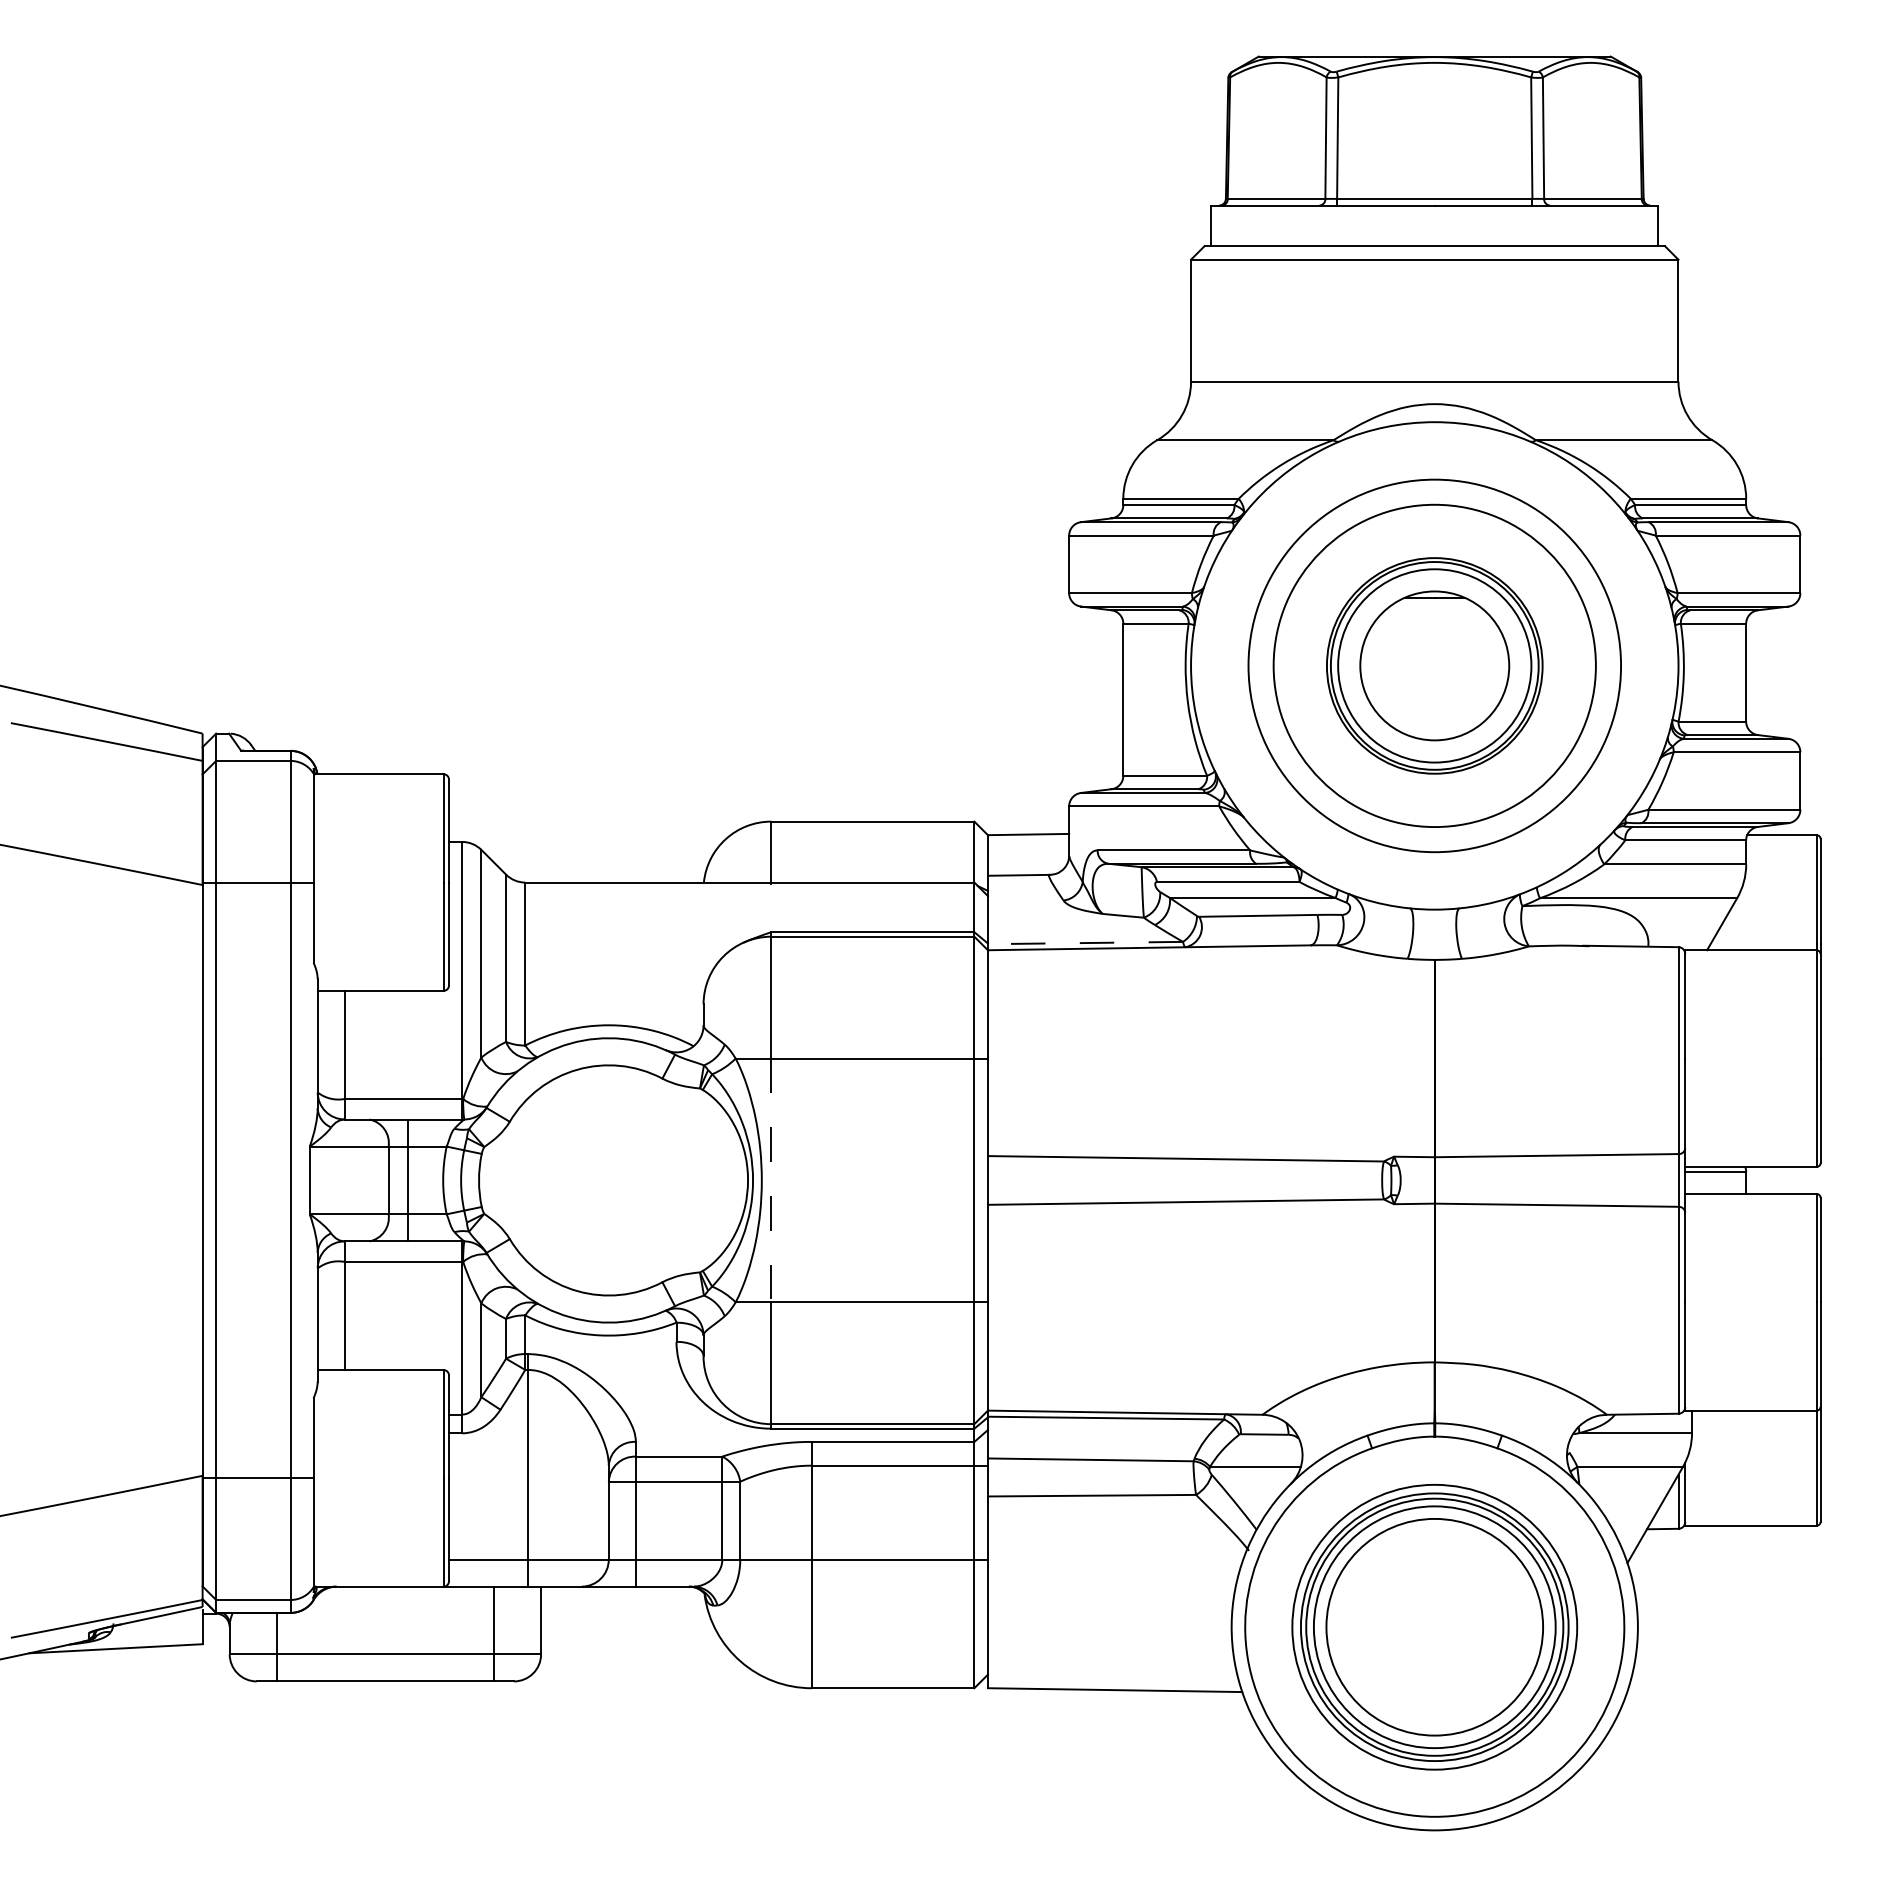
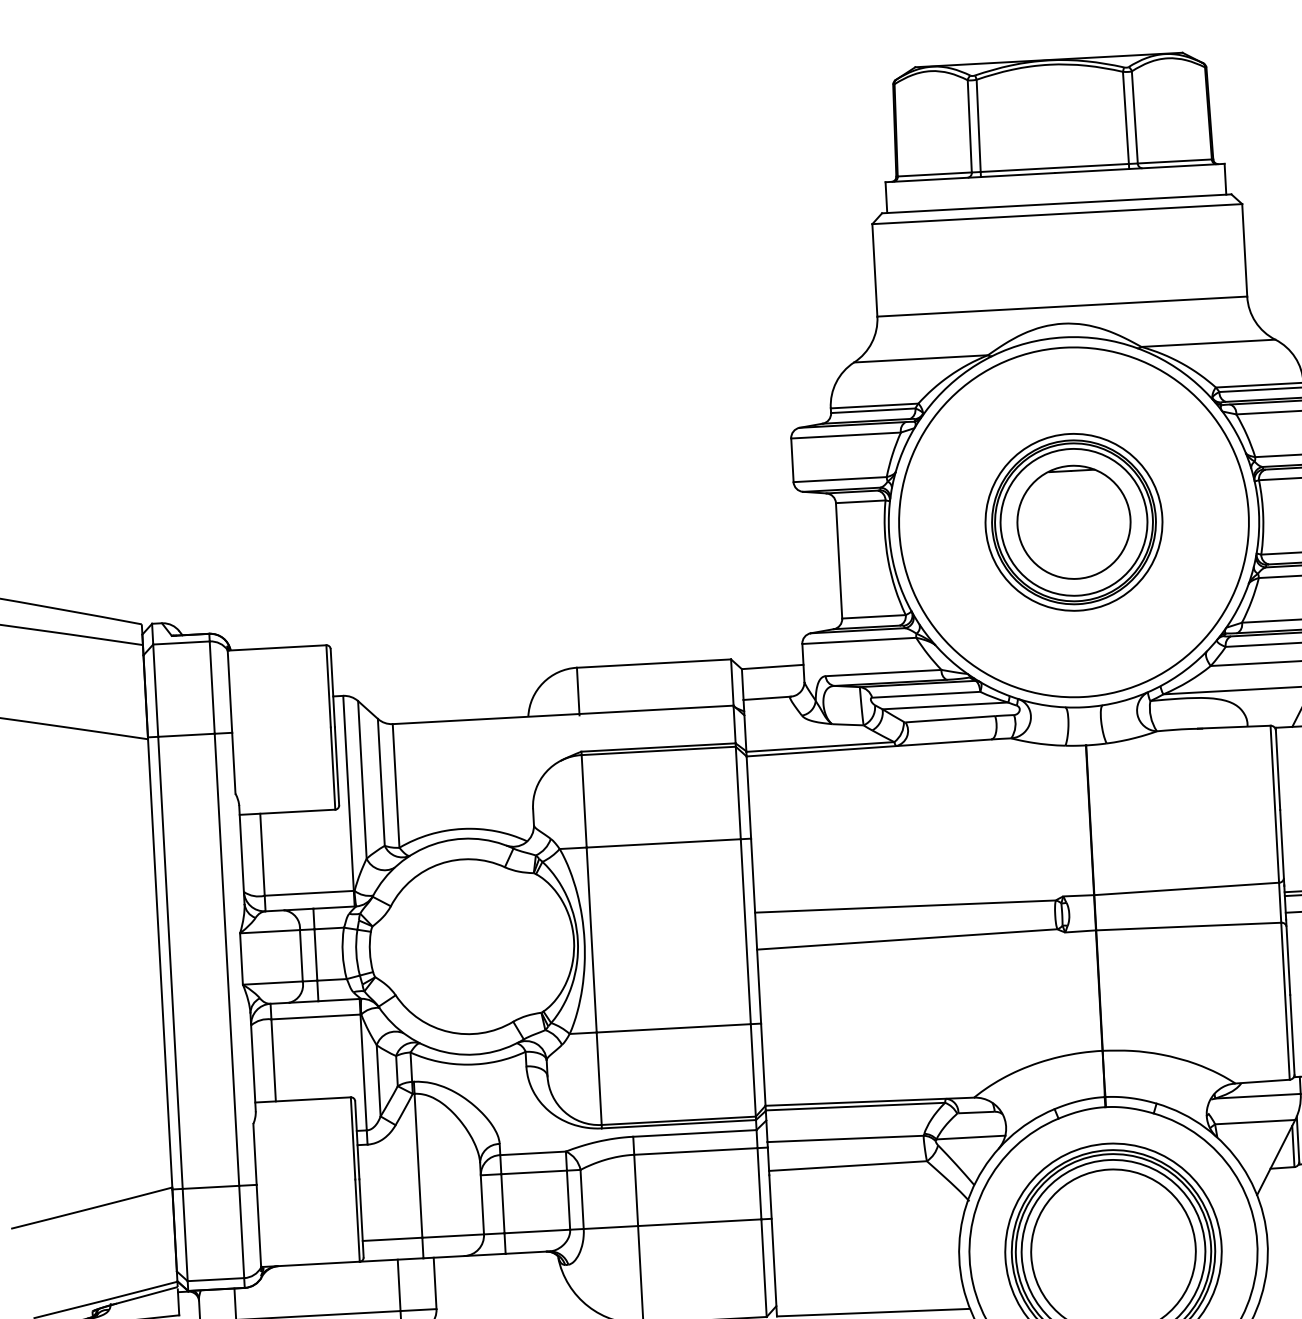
circle: (1434, 665) -> (1073, 522), size x0.62
circle: (1434, 665) -> (1073, 522), size x1.43
line: (1085, 943) -> (820, 747), dashed -> solid
line: (771, 1180) -> (591, 940), dashed -> solid

